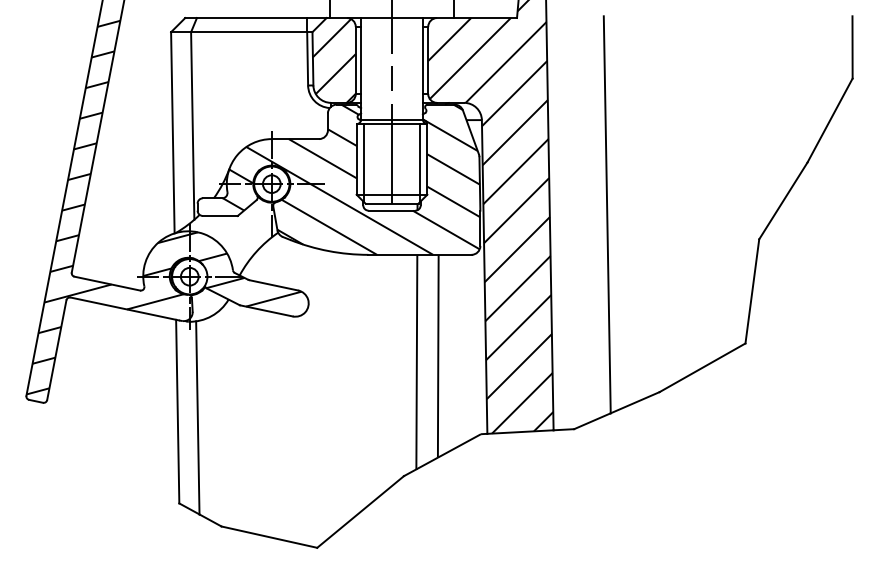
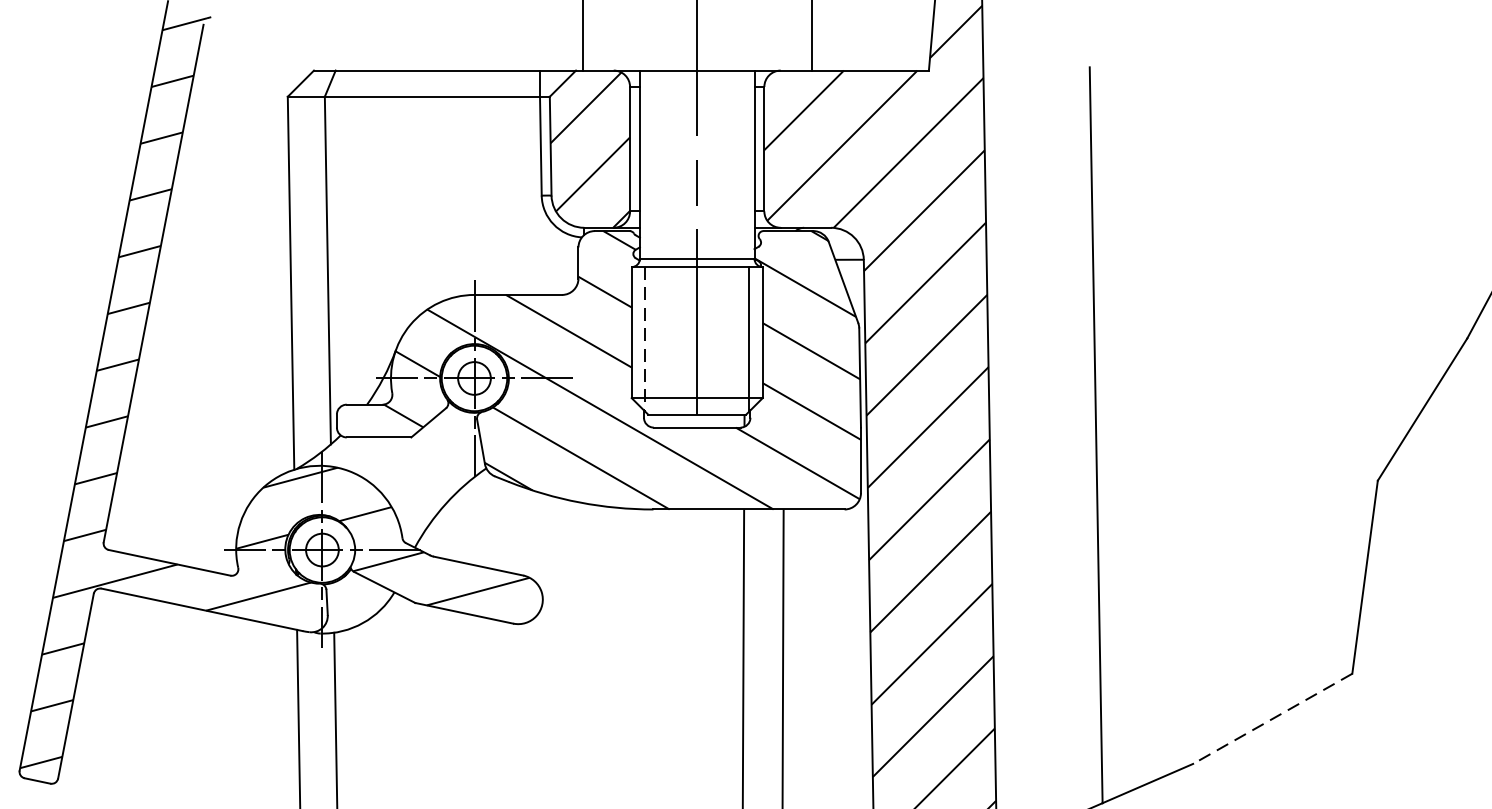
line: (364, 163) -> (646, 340), solid -> dashed
line: (702, 368) -> (1272, 720), solid -> dashed

